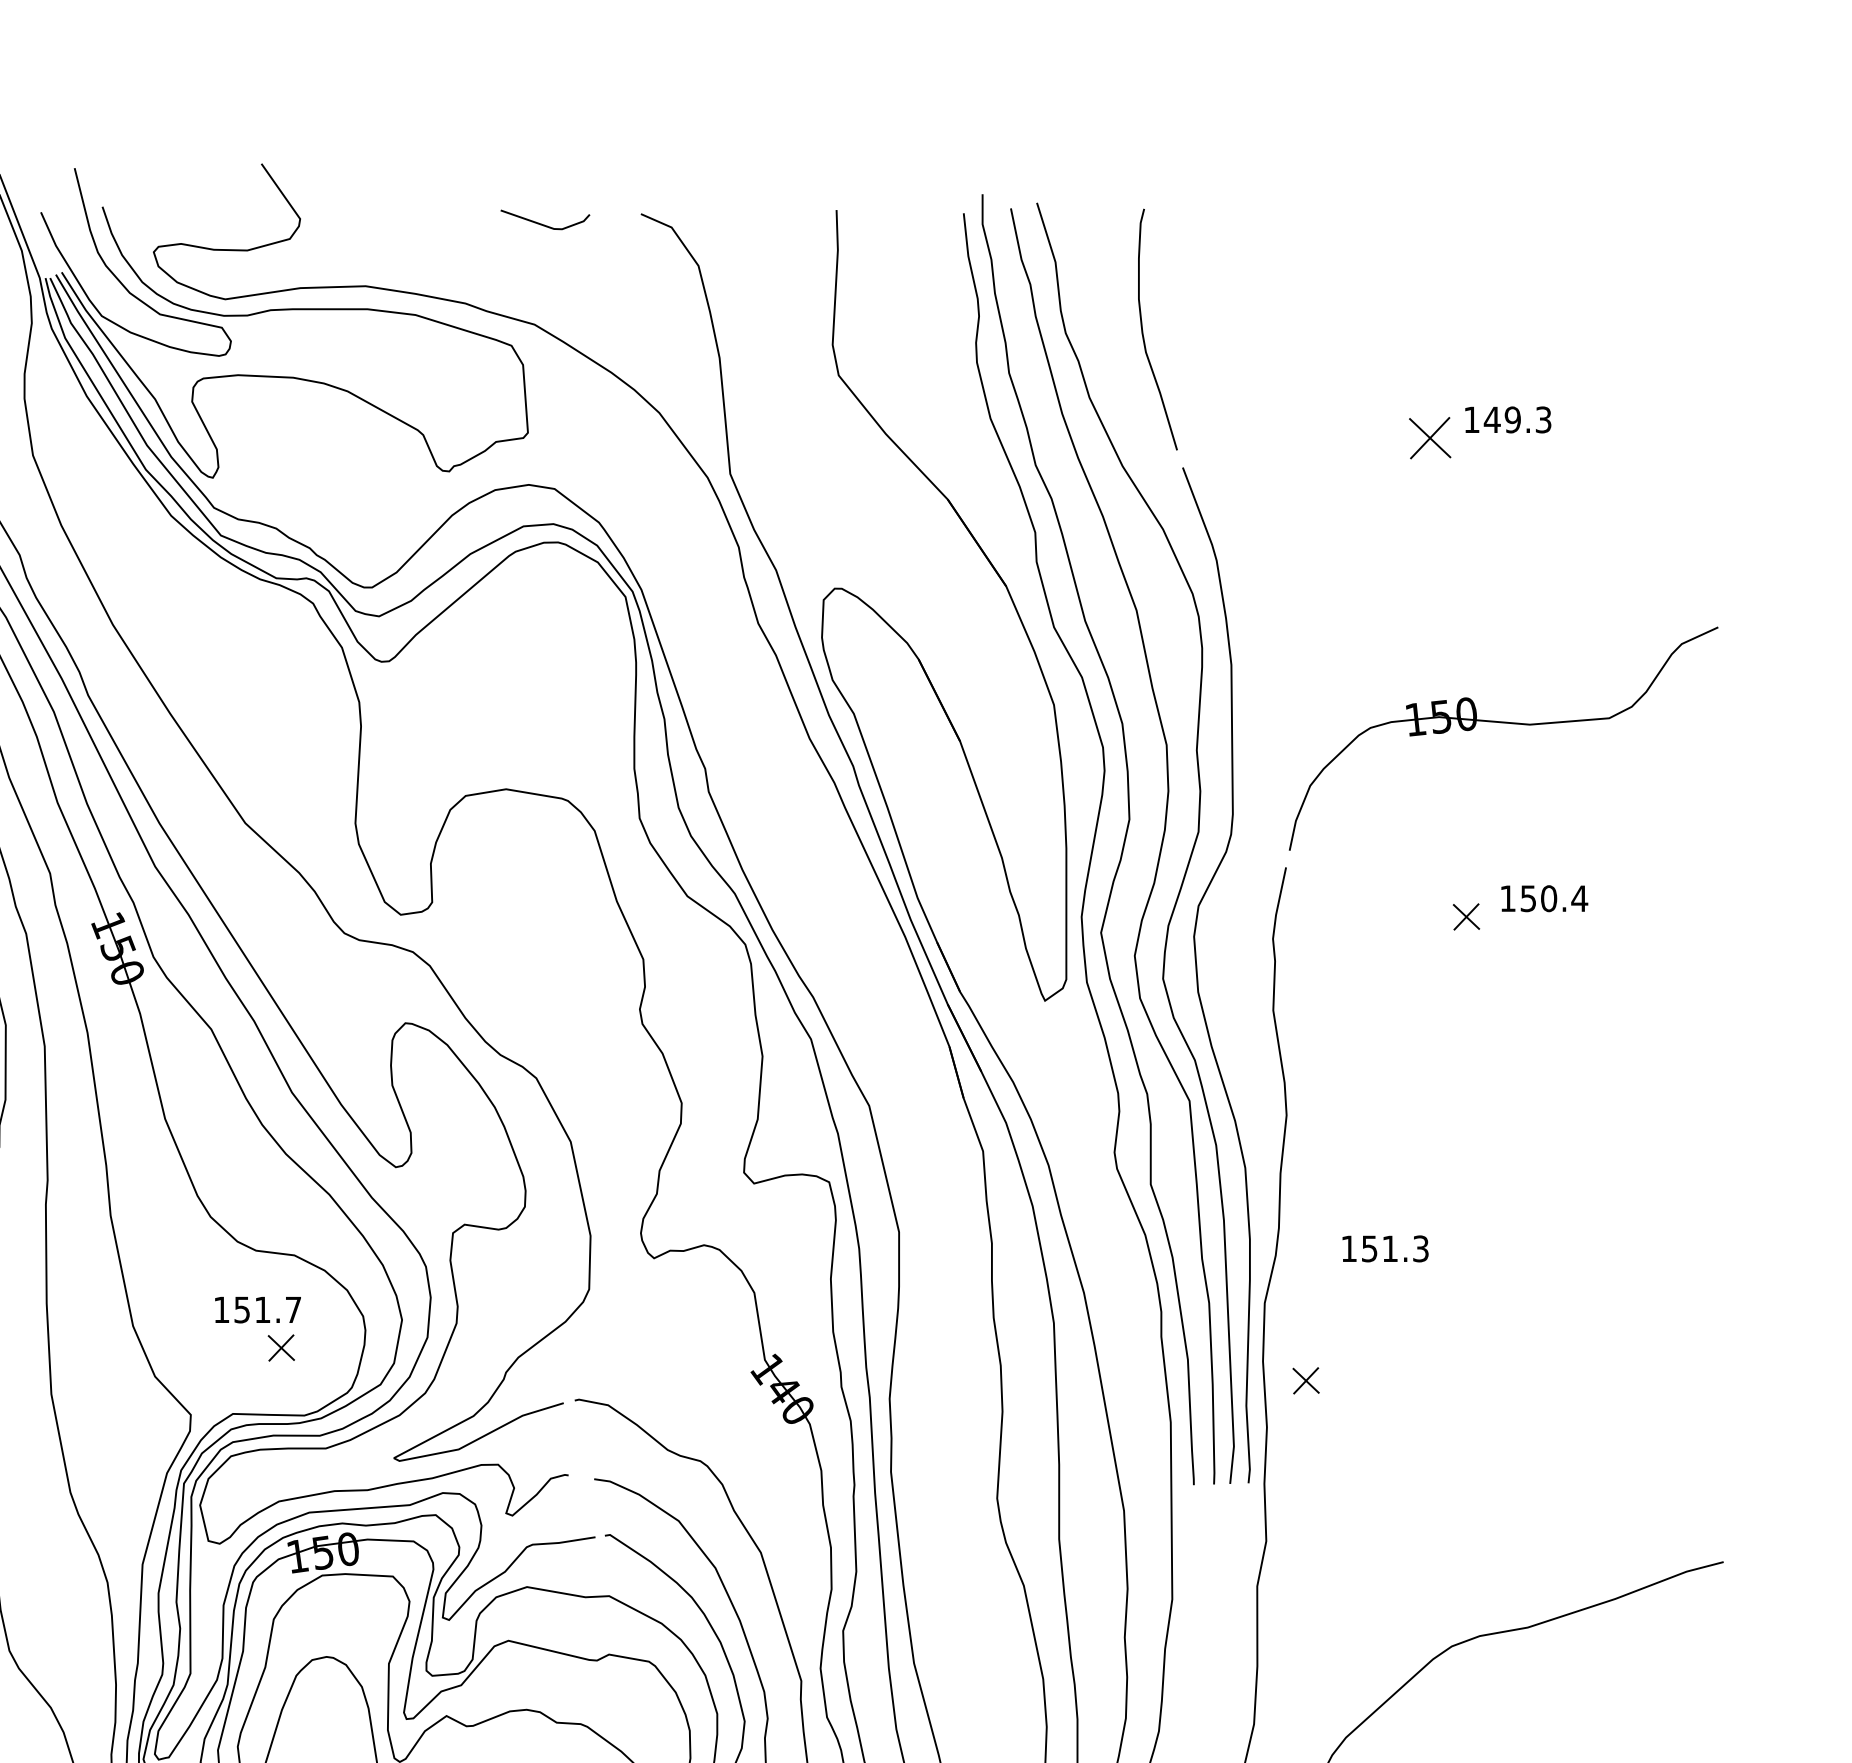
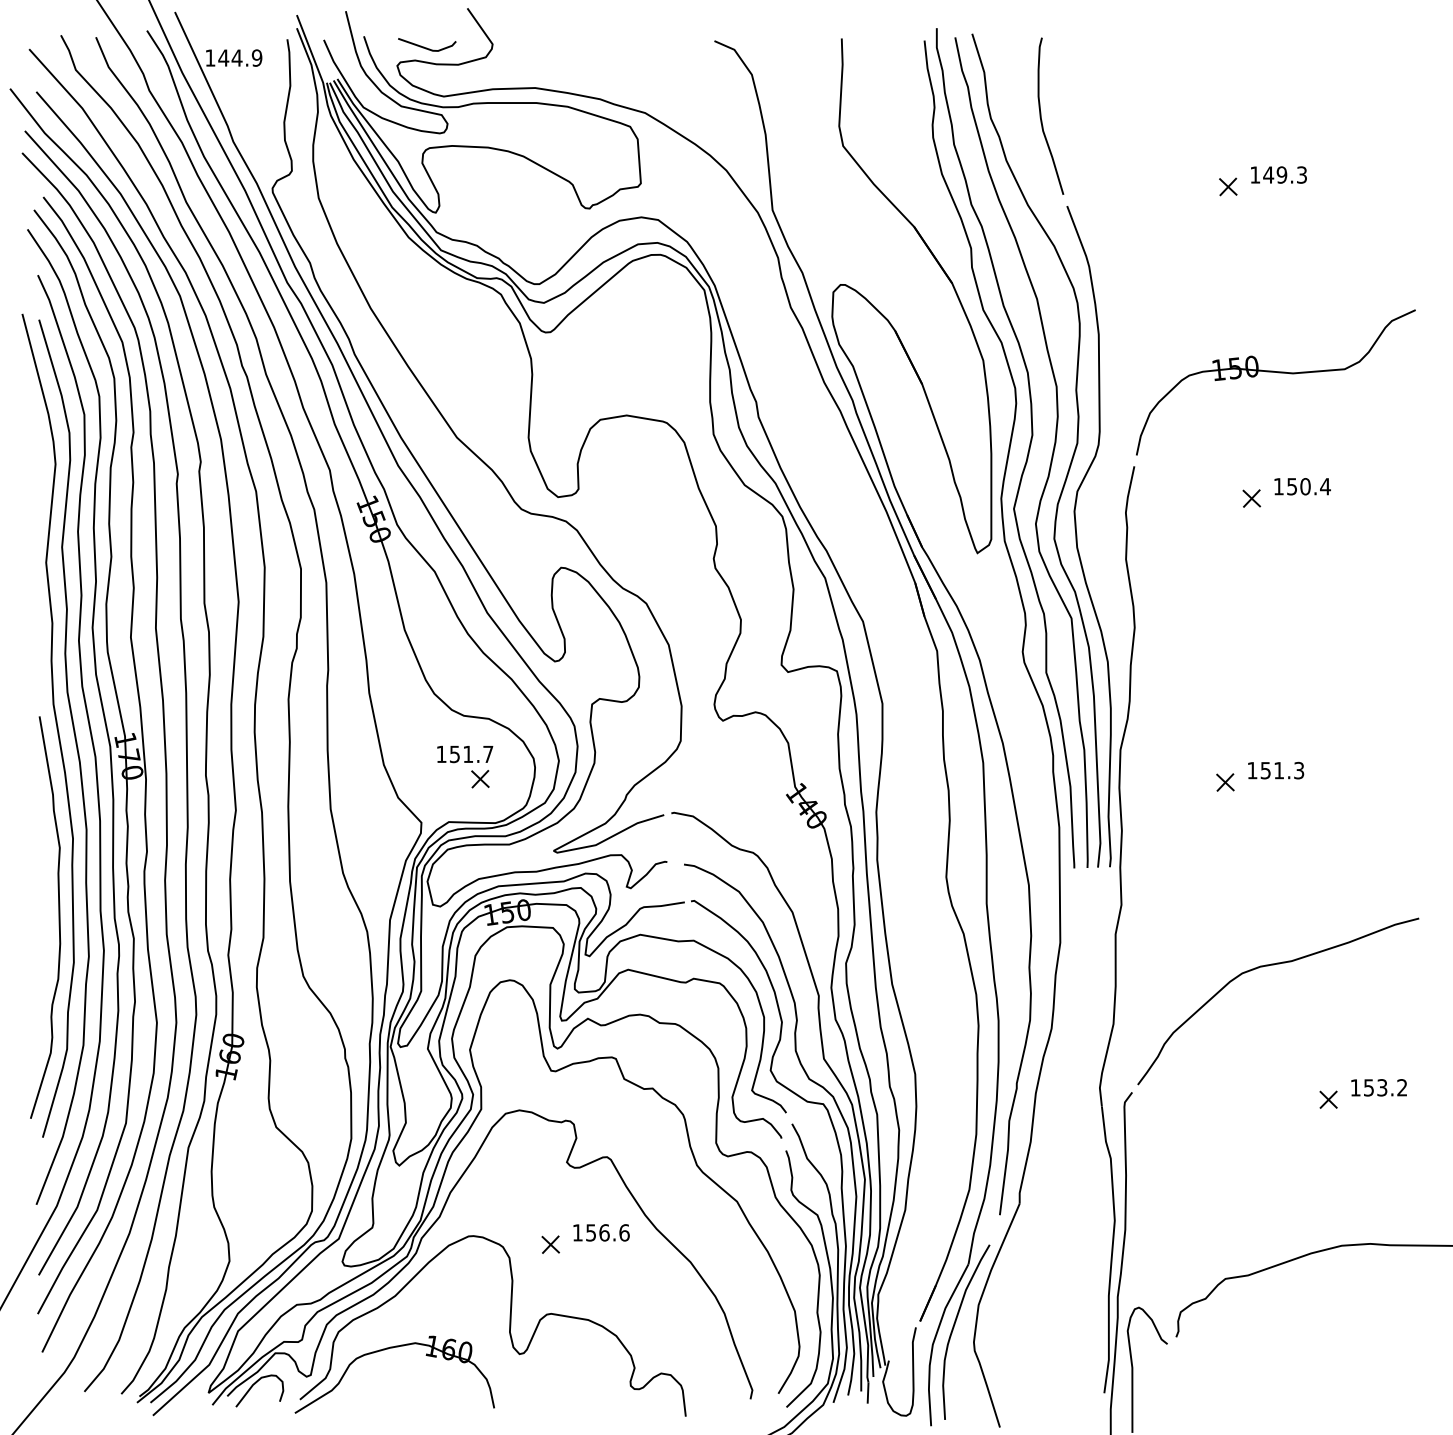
line: (545, 223) -> (427, 47), moved
part: (1430, 437) -> (1228, 186), size x0.62
text: (1386, 1248) -> (1276, 770), moved
part: (1306, 1380) -> (1225, 782), moved

